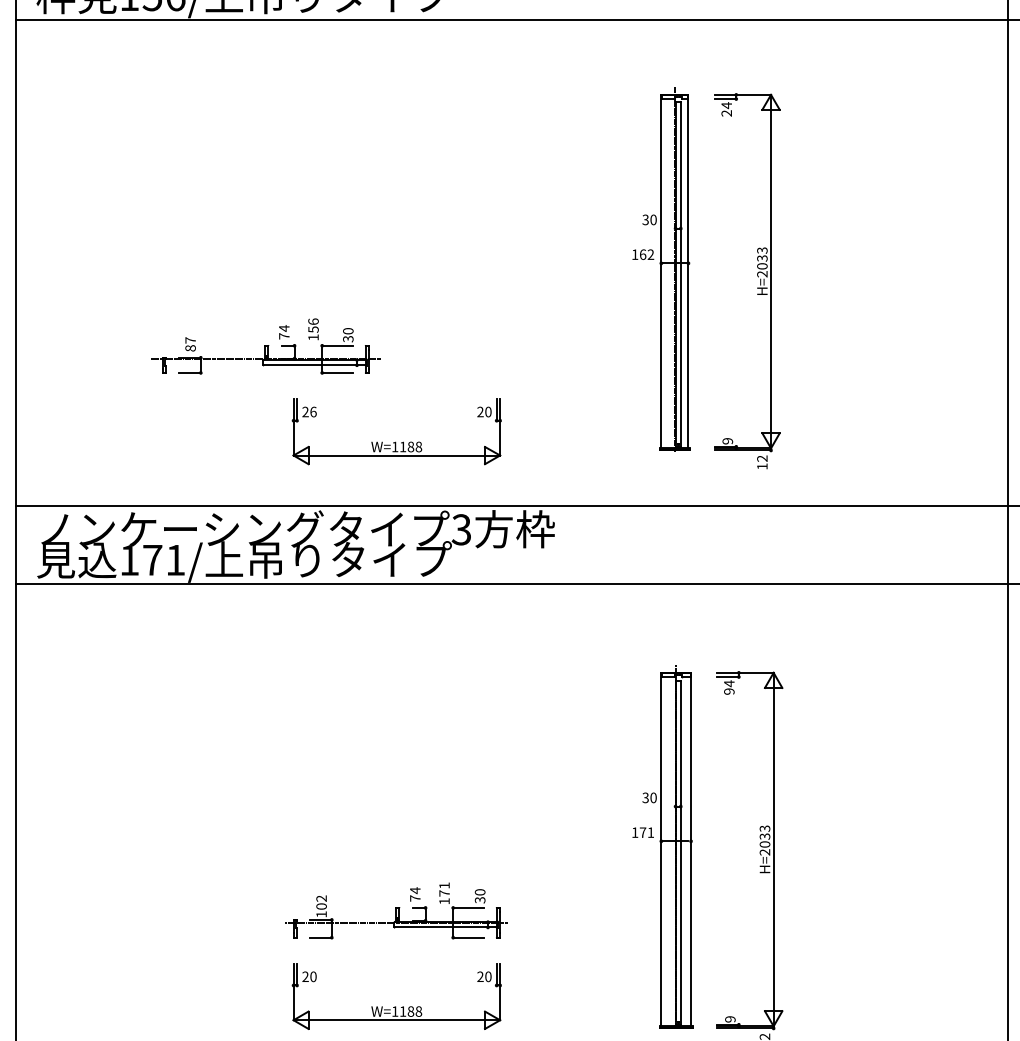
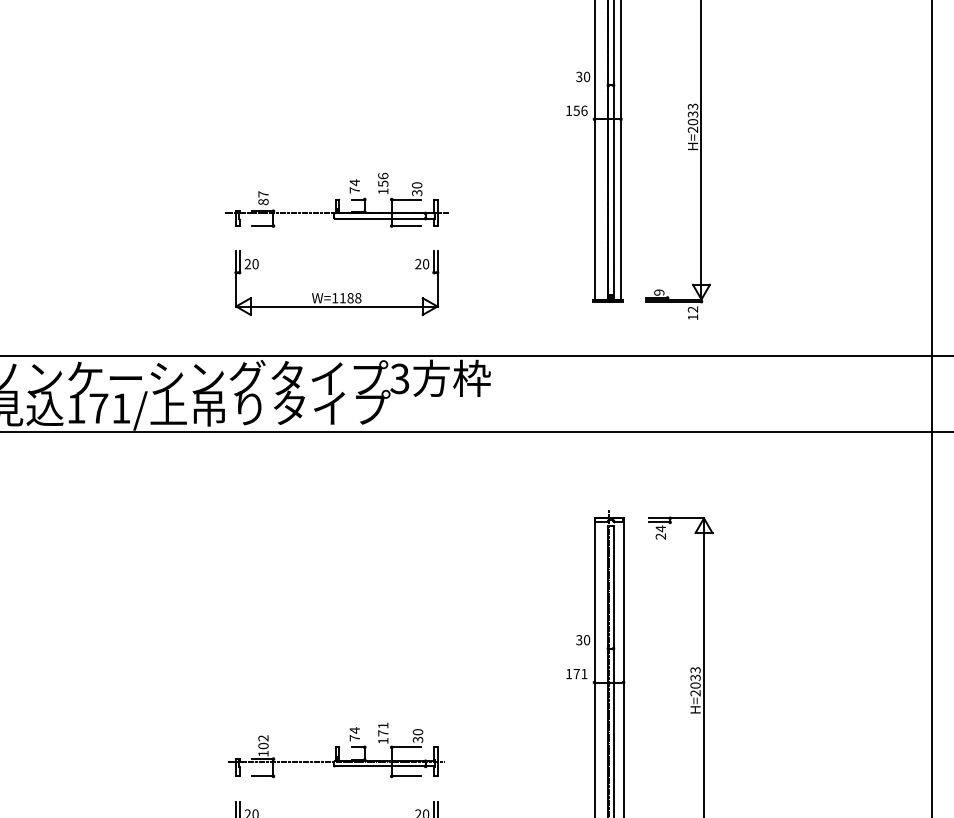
text: (646, 254) -> (580, 110), 162 -> 156
part: (265, 346) -> (336, 200), moved
text: (313, 411) -> (255, 263), 26 -> 20
text: (729, 691) -> (660, 536), 94 -> 24

